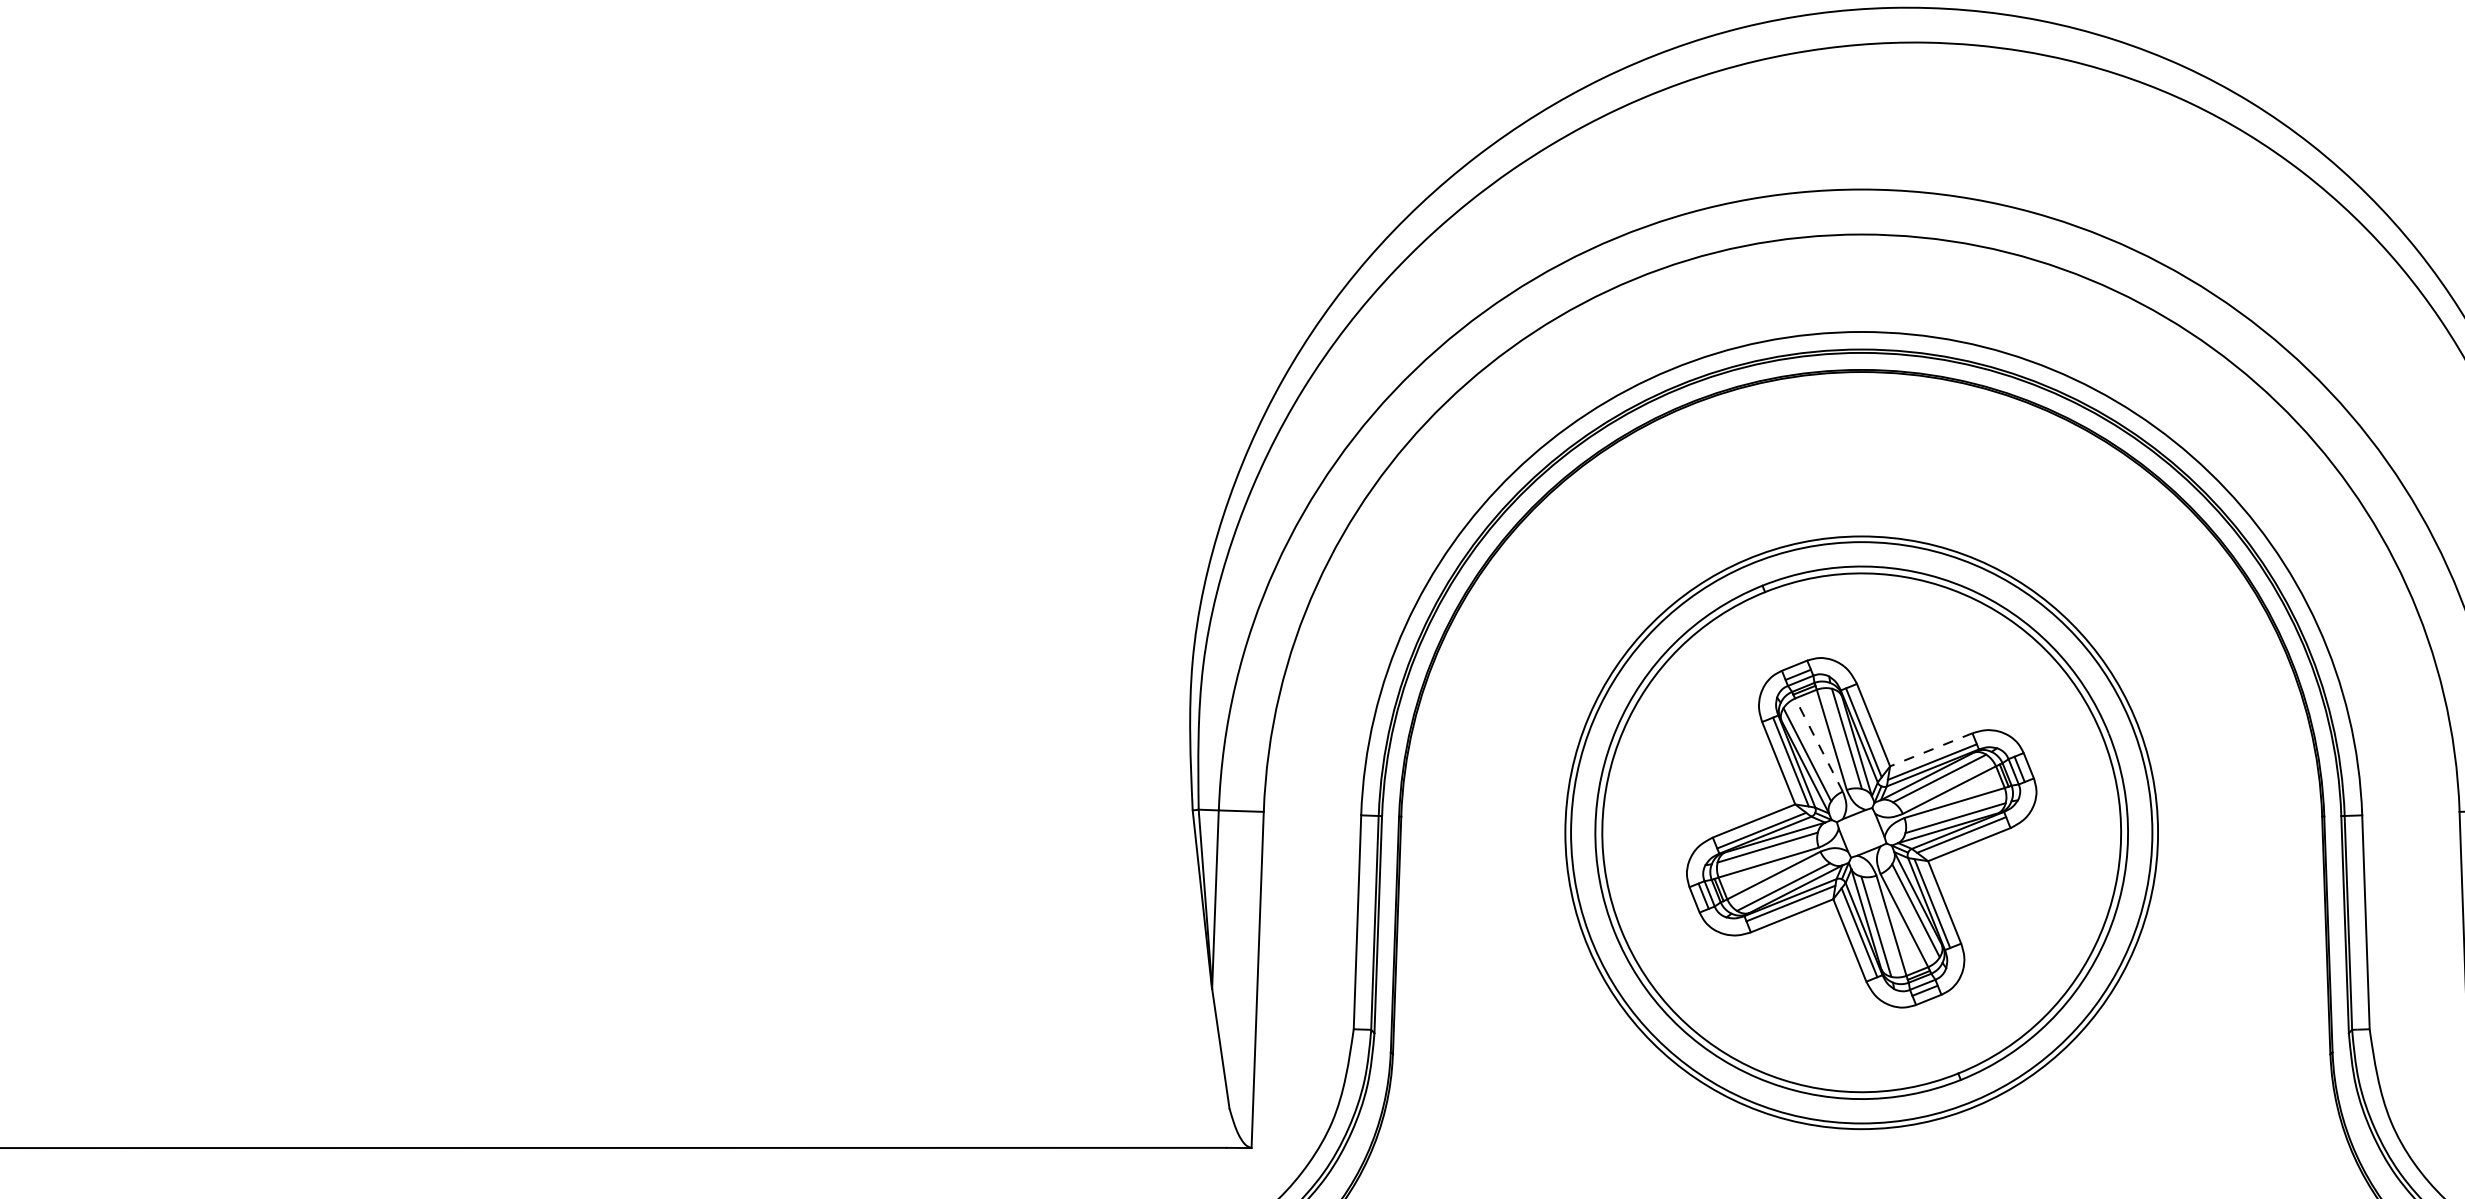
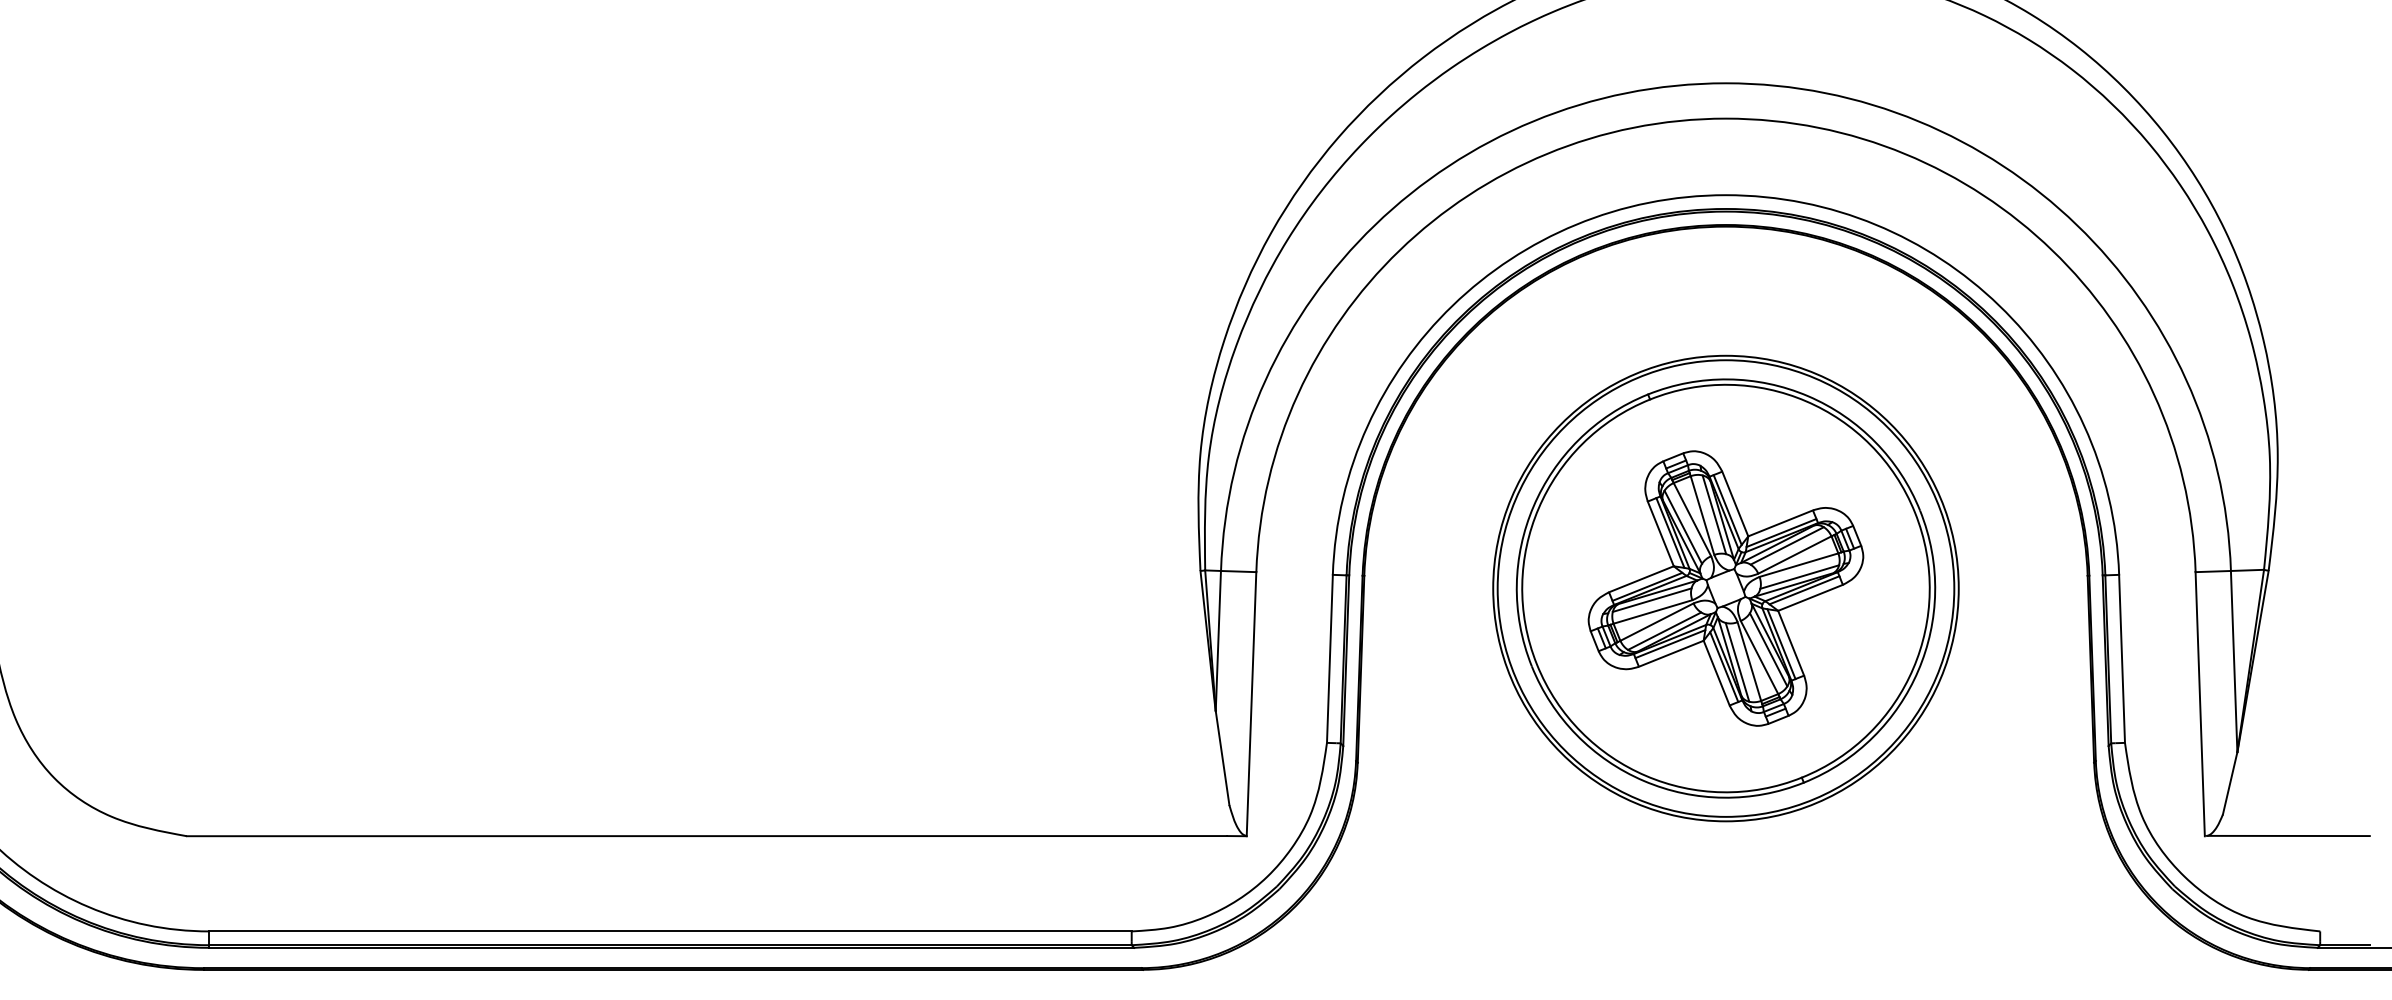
line: (1819, 744) -> (1692, 519), dashed -> solid
line: (1931, 749) -> (1780, 523), dashed -> solid

